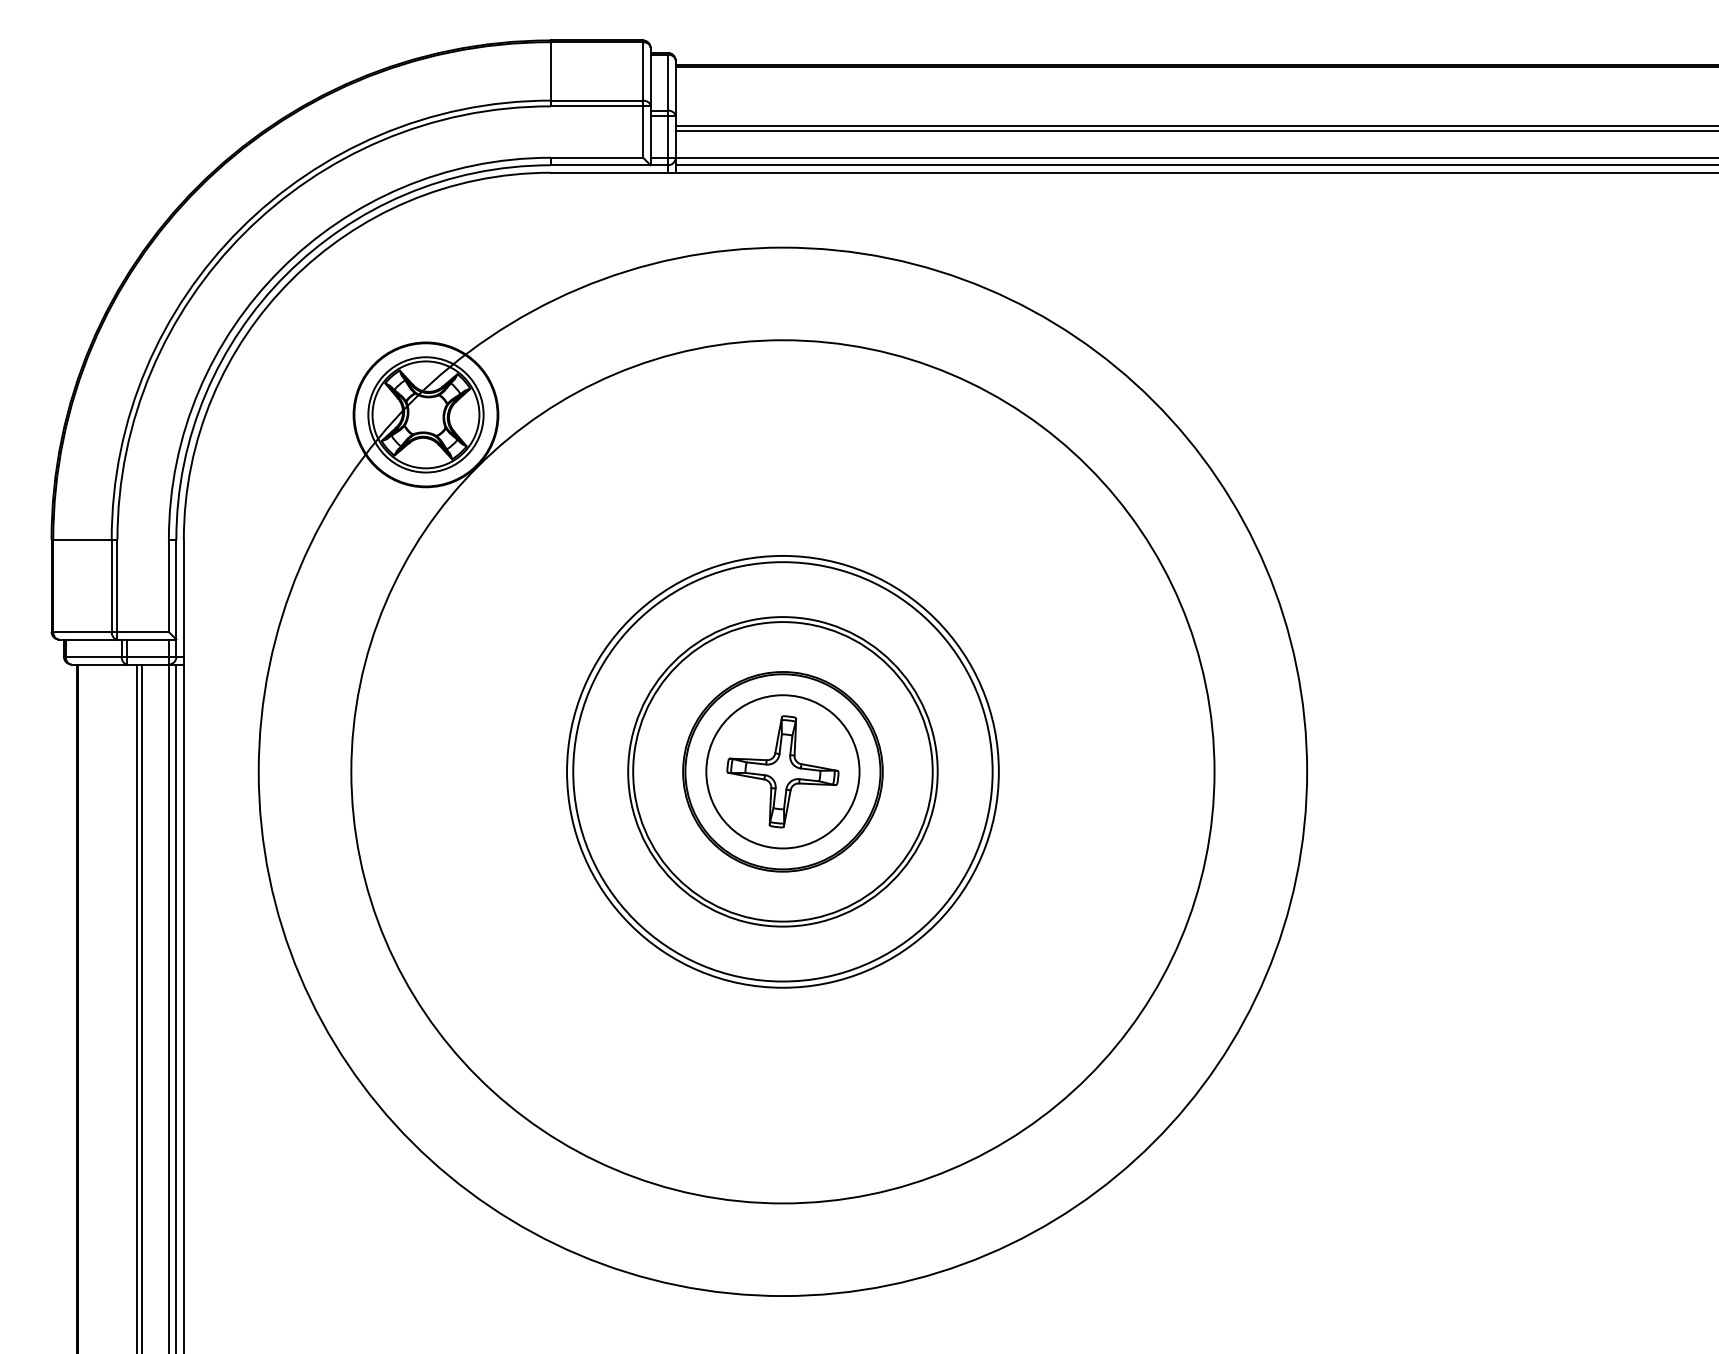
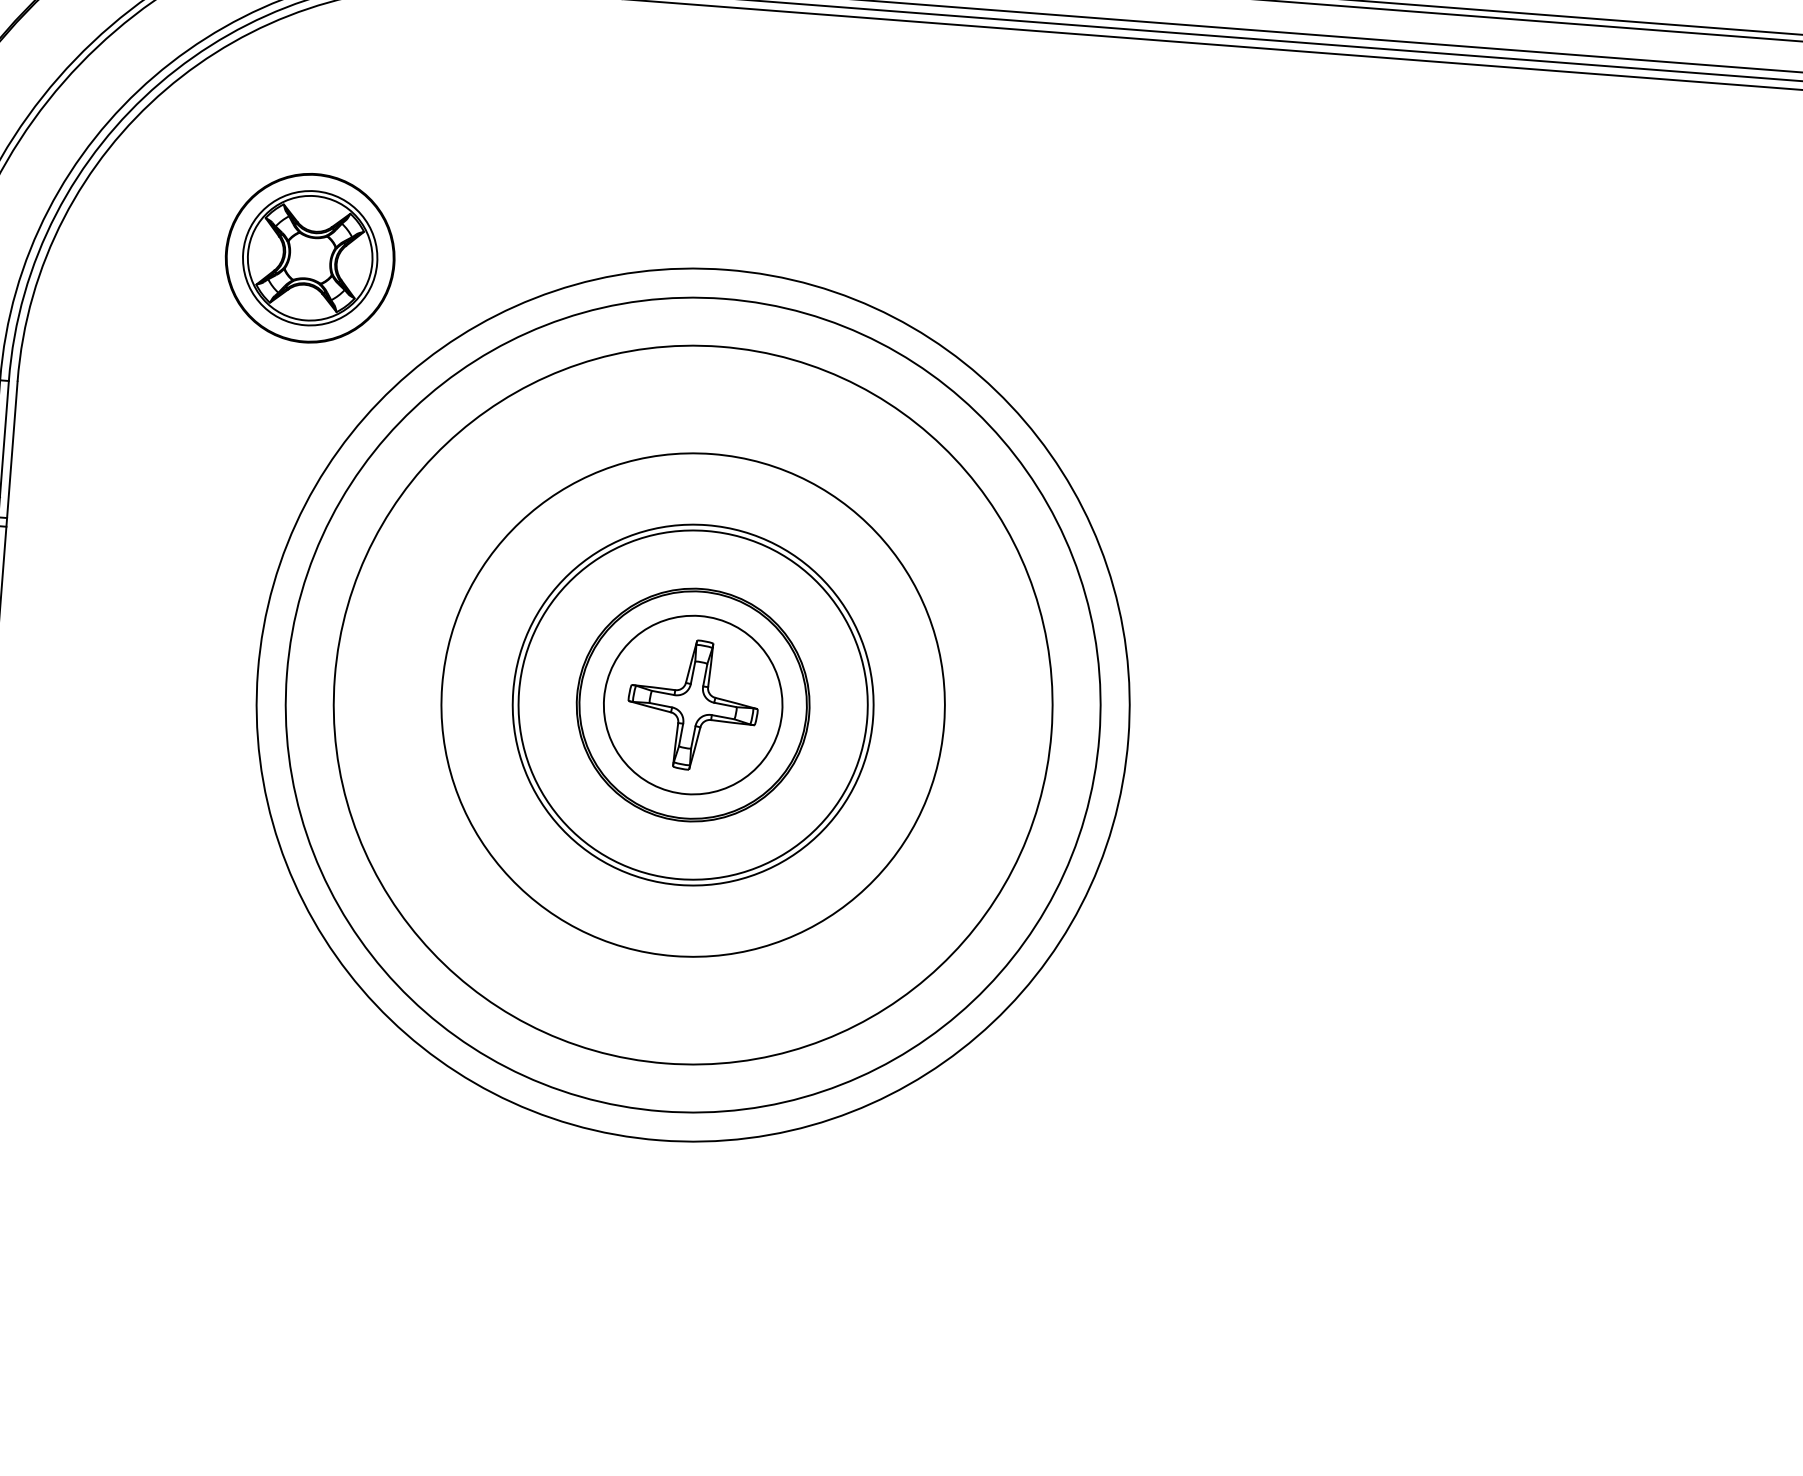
circle: (782, 771) -> (692, 704), size x0.71
circle: (782, 771) -> (692, 704), size x0.71
circle: (782, 771) -> (692, 704), size x1.67

